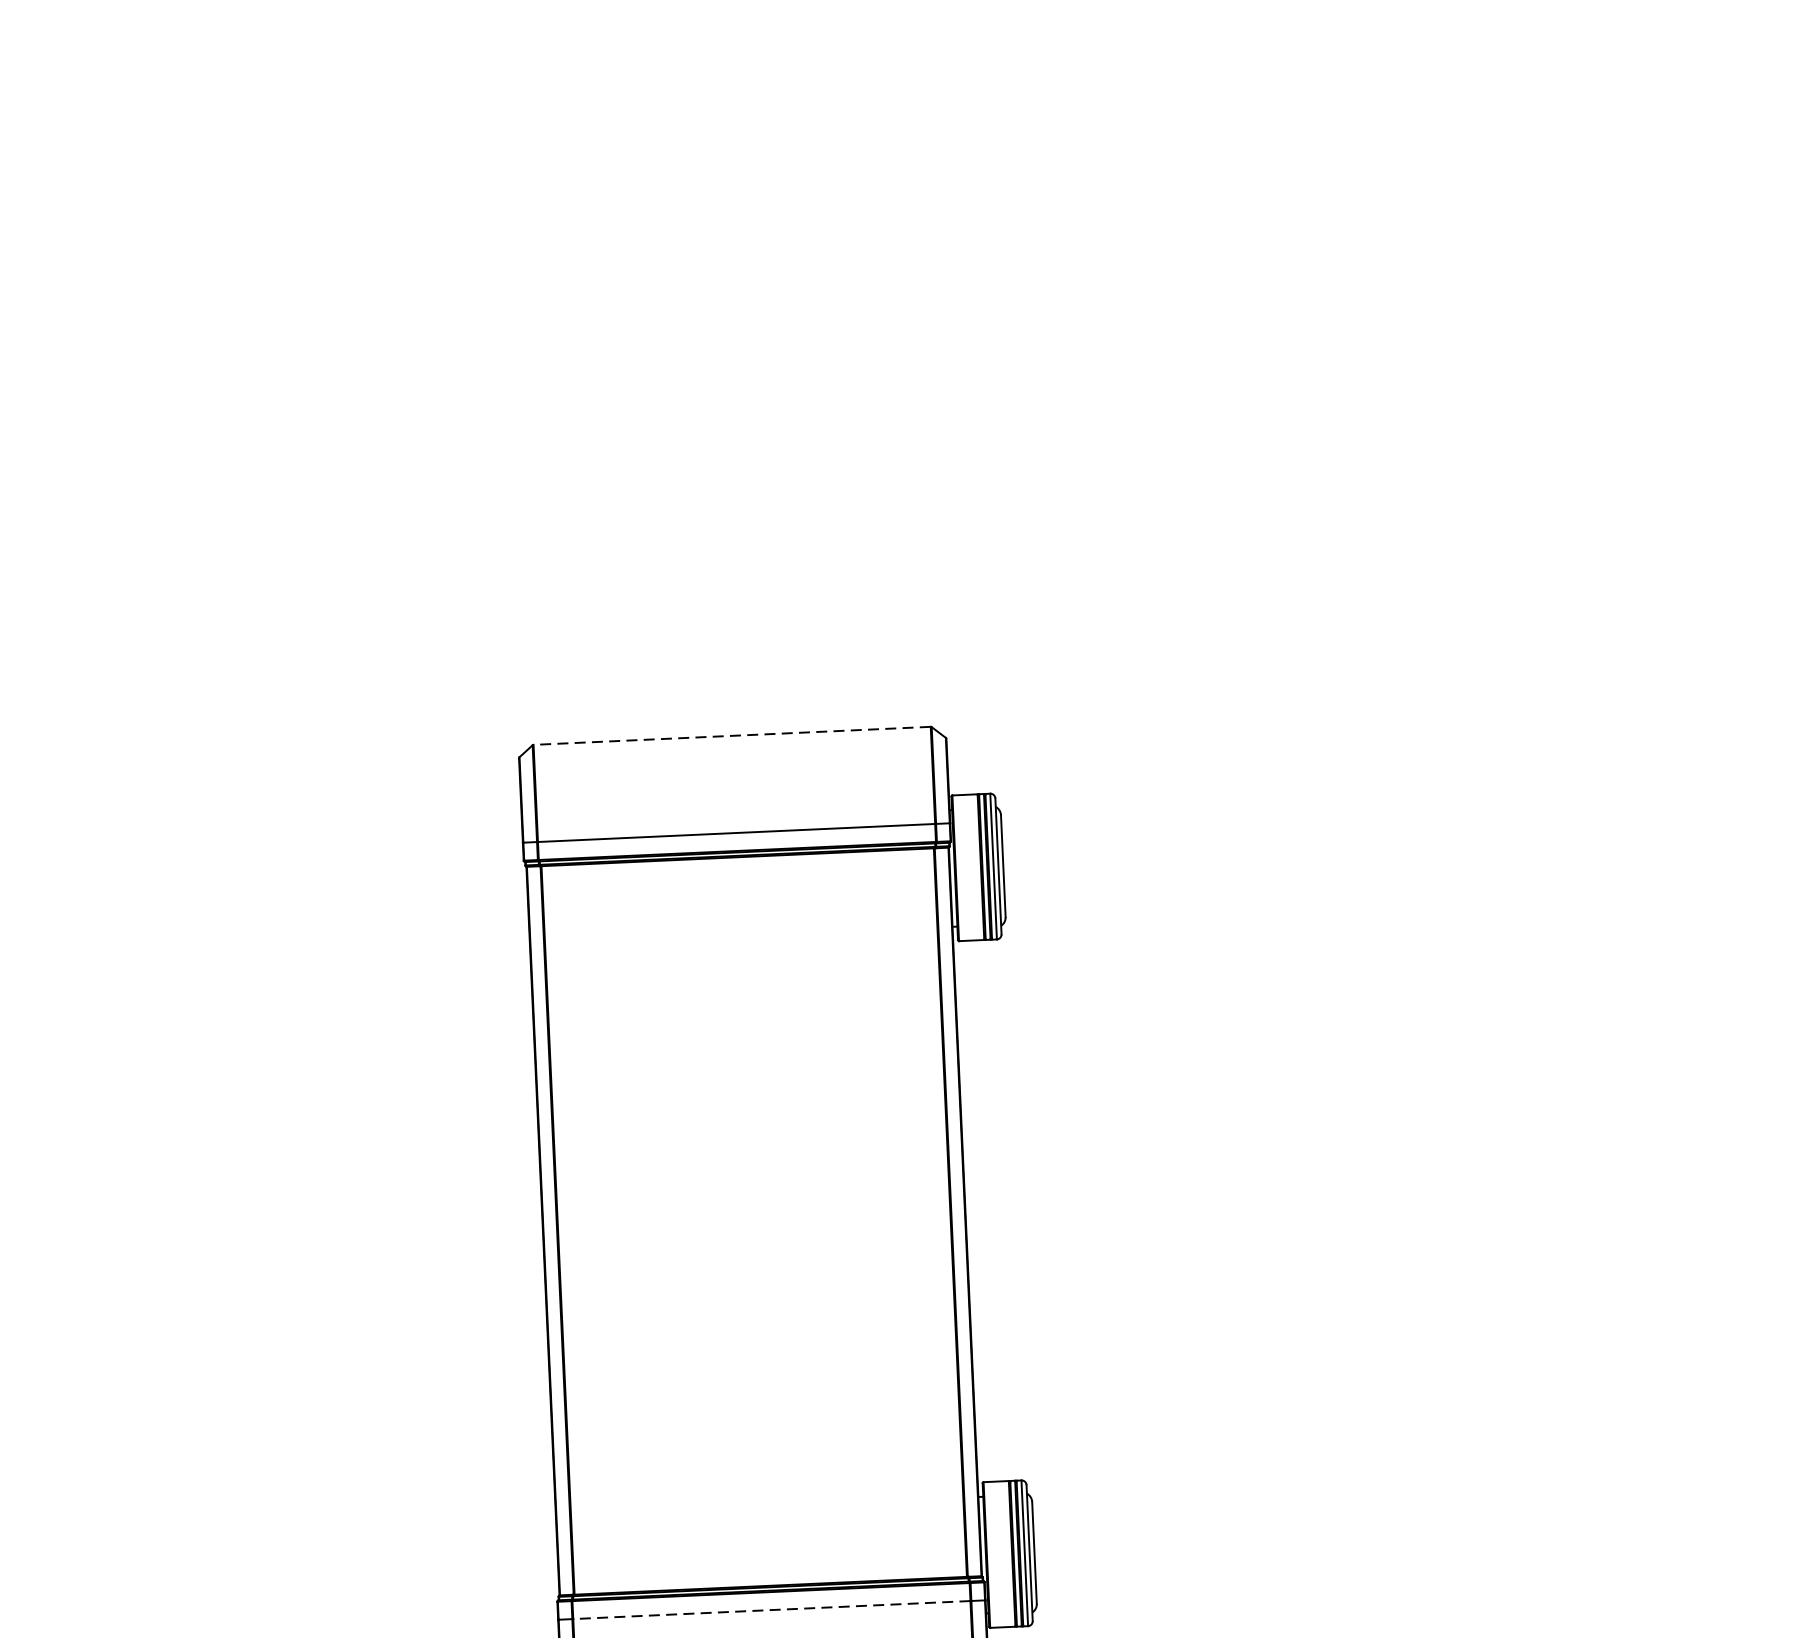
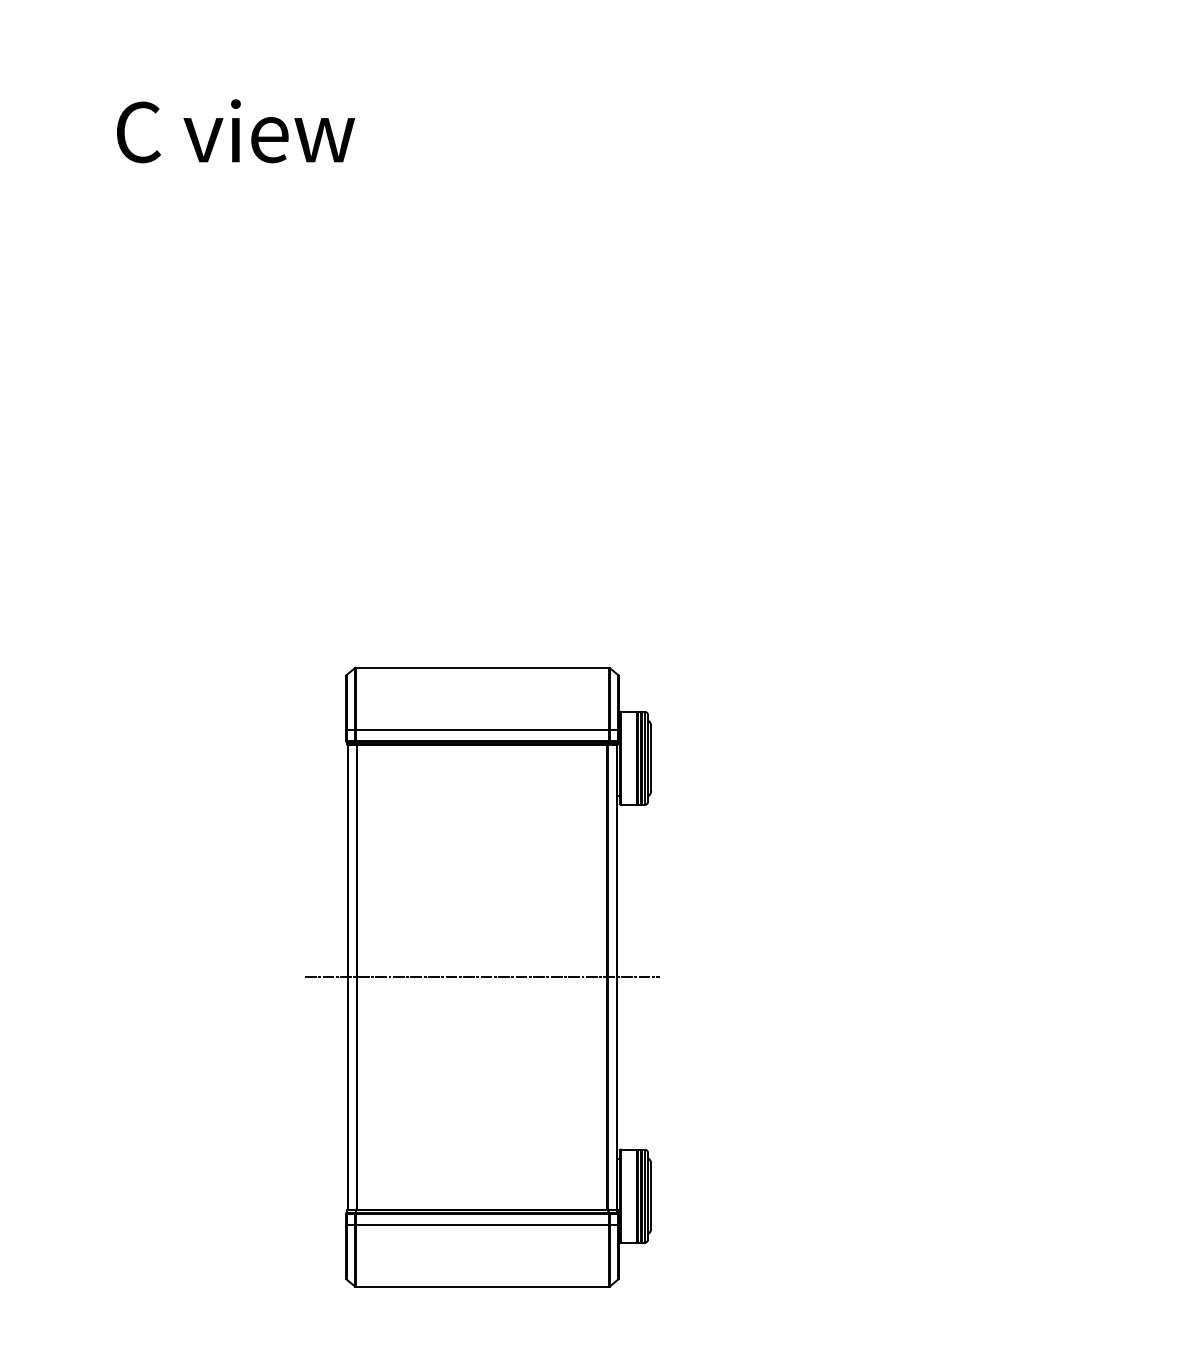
line: (732, 735) -> (482, 667), dashed -> solid
line: (754, 1221) -> (482, 977), added
line: (771, 1609) -> (482, 1224), dashed -> solid

